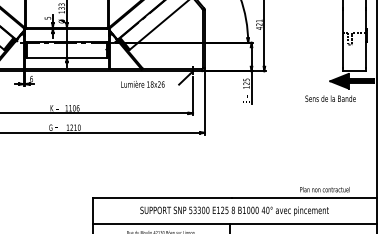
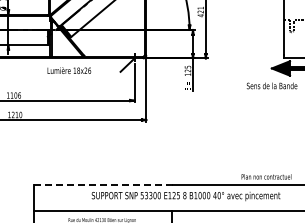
text: (142, 84) -> (68, 70), moved
line: (161, 197) -> (102, 184), solid -> dashed
text: (234, 210) -> (185, 195), moved

